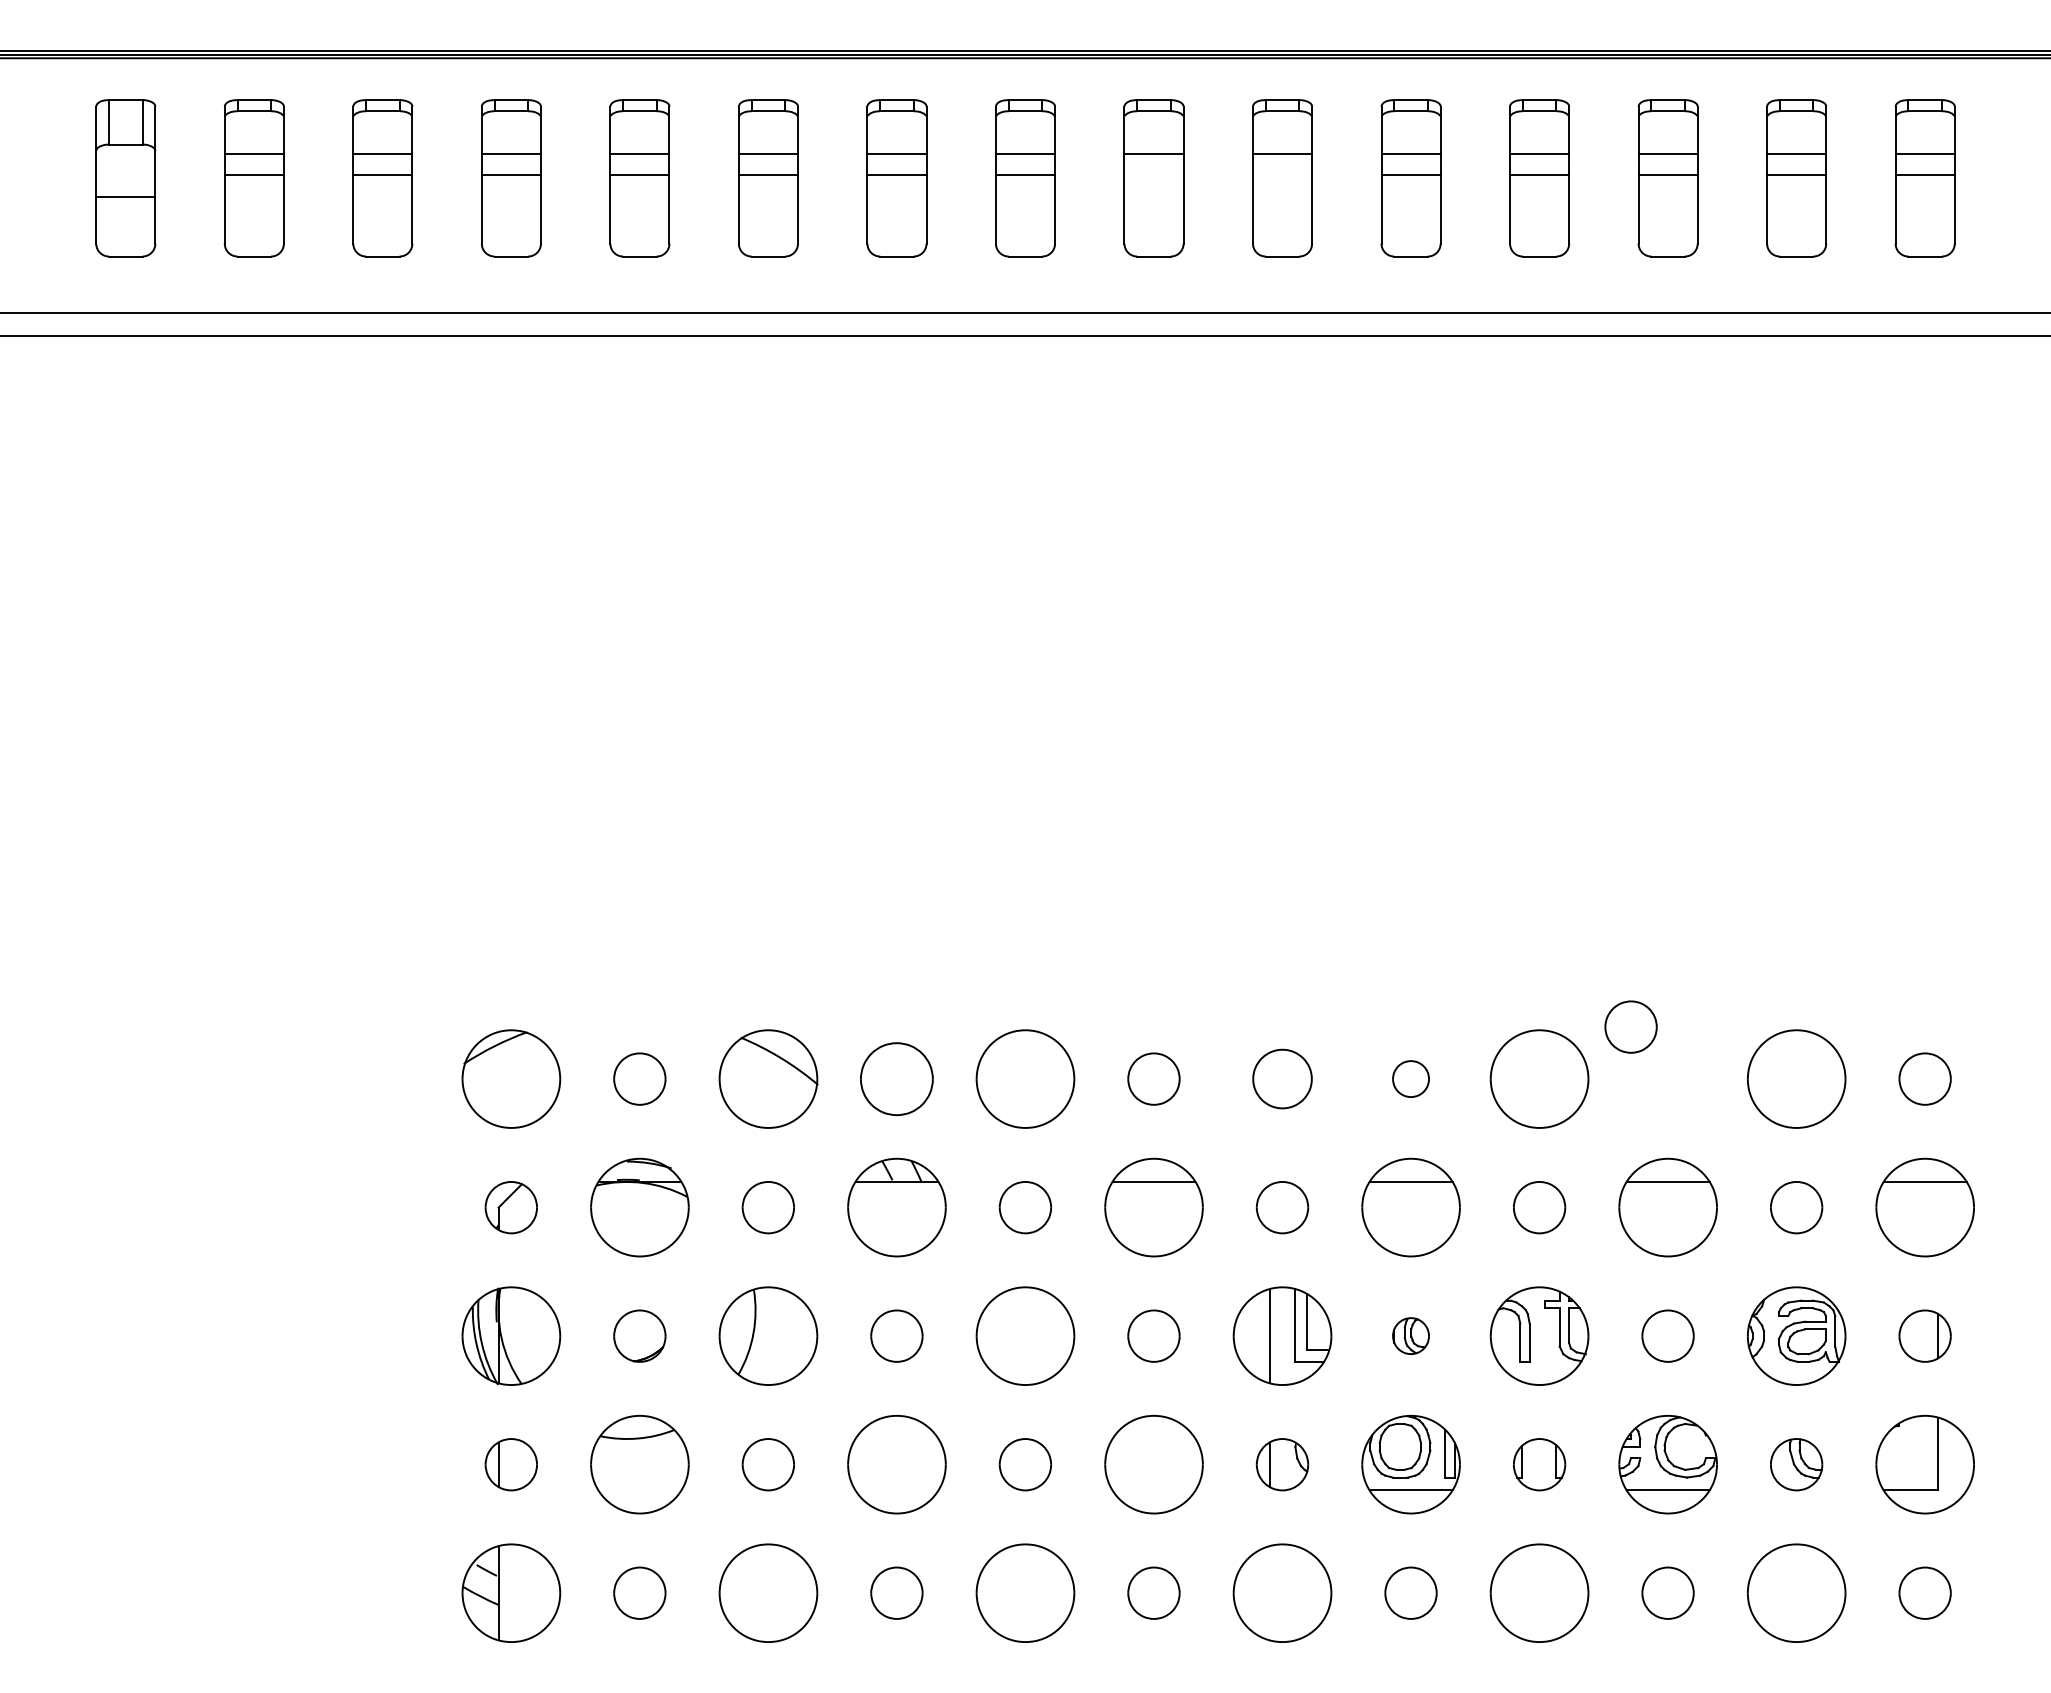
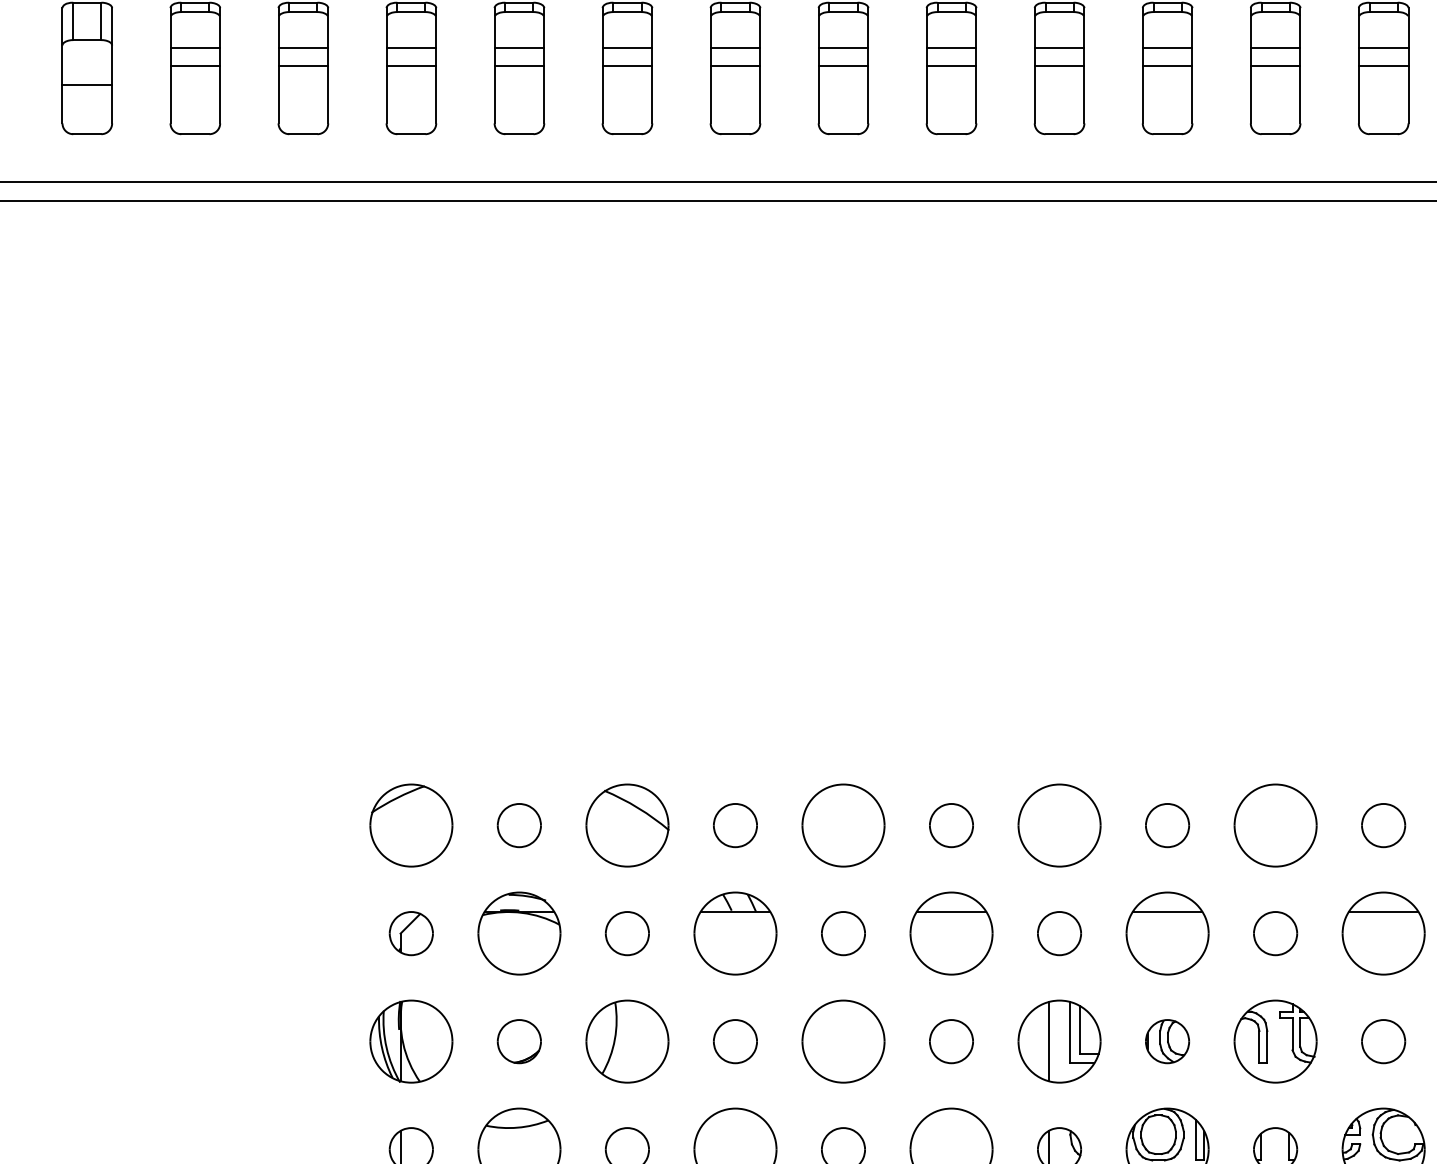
line: (1153, 174) -> (951, 65), added
line: (1282, 174) -> (1059, 65), added
part: (1630, 1026) -> (1383, 825), moved
part: (896, 1078) -> (735, 825), size x0.71
part: (1282, 1078) -> (1059, 825), size x1.67
part: (1410, 1078) -> (1167, 825), size x1.43
part: (1410, 1335) -> (1167, 1041), size x1.43

